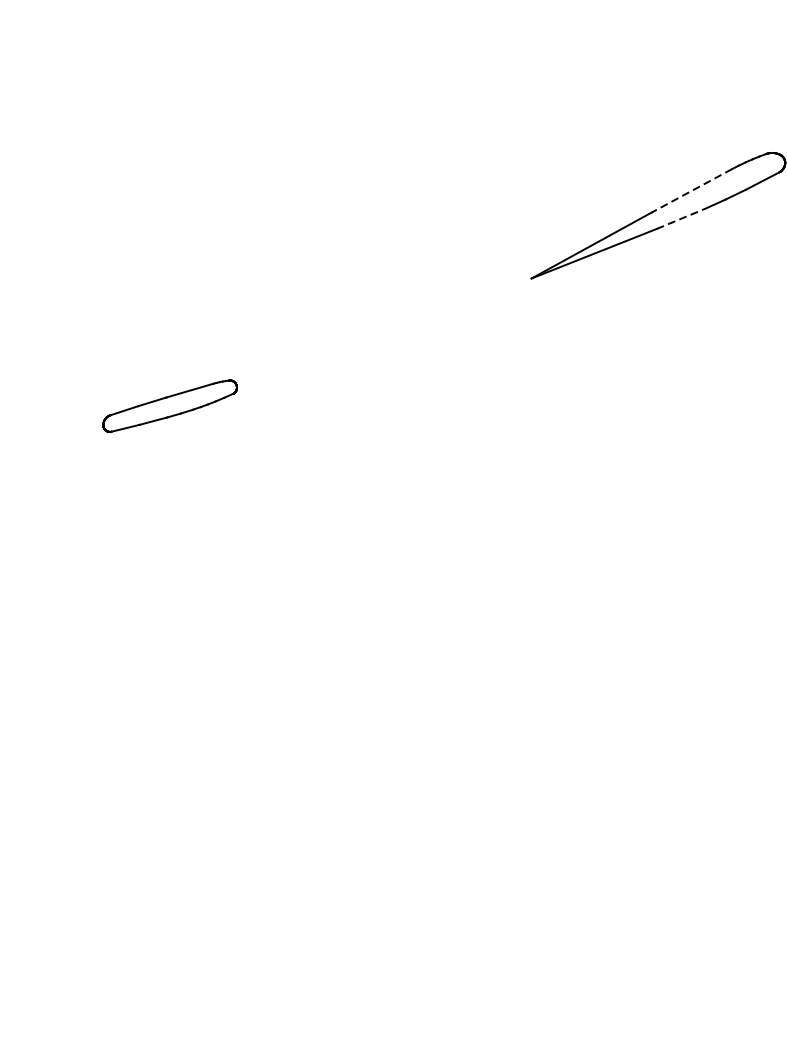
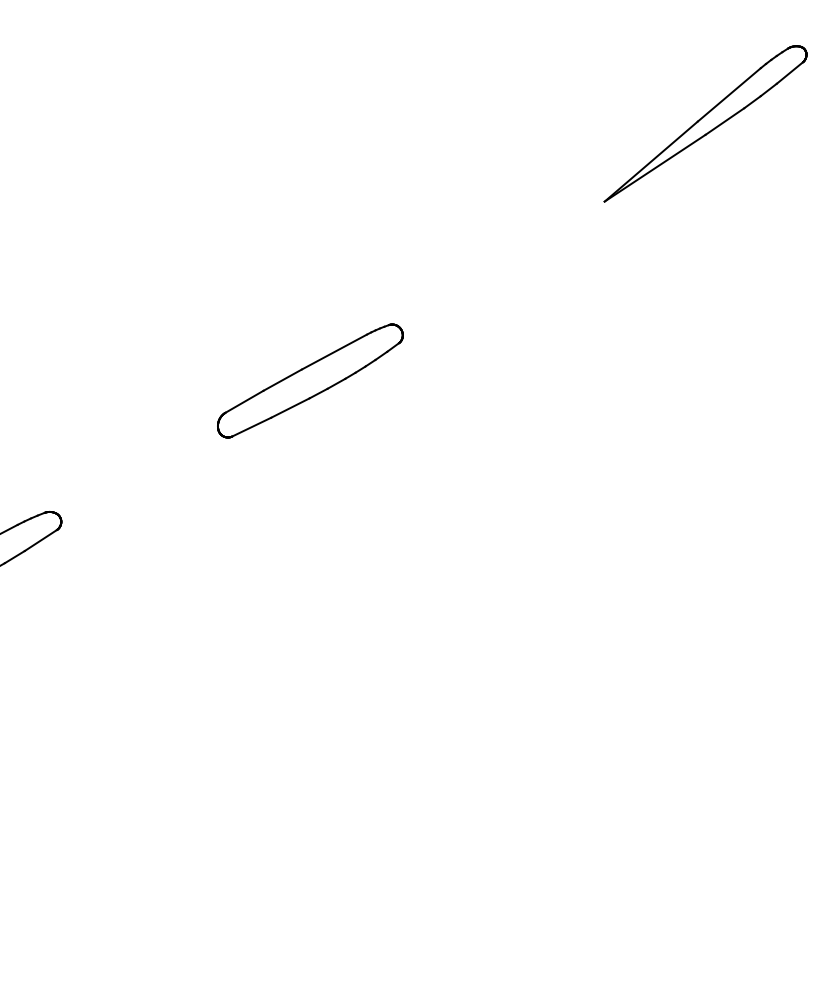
line: (690, 191) -> (728, 95), dashed -> solid
line: (681, 219) -> (725, 121), dashed -> solid
part: (170, 405) -> (310, 380), size x1.67

